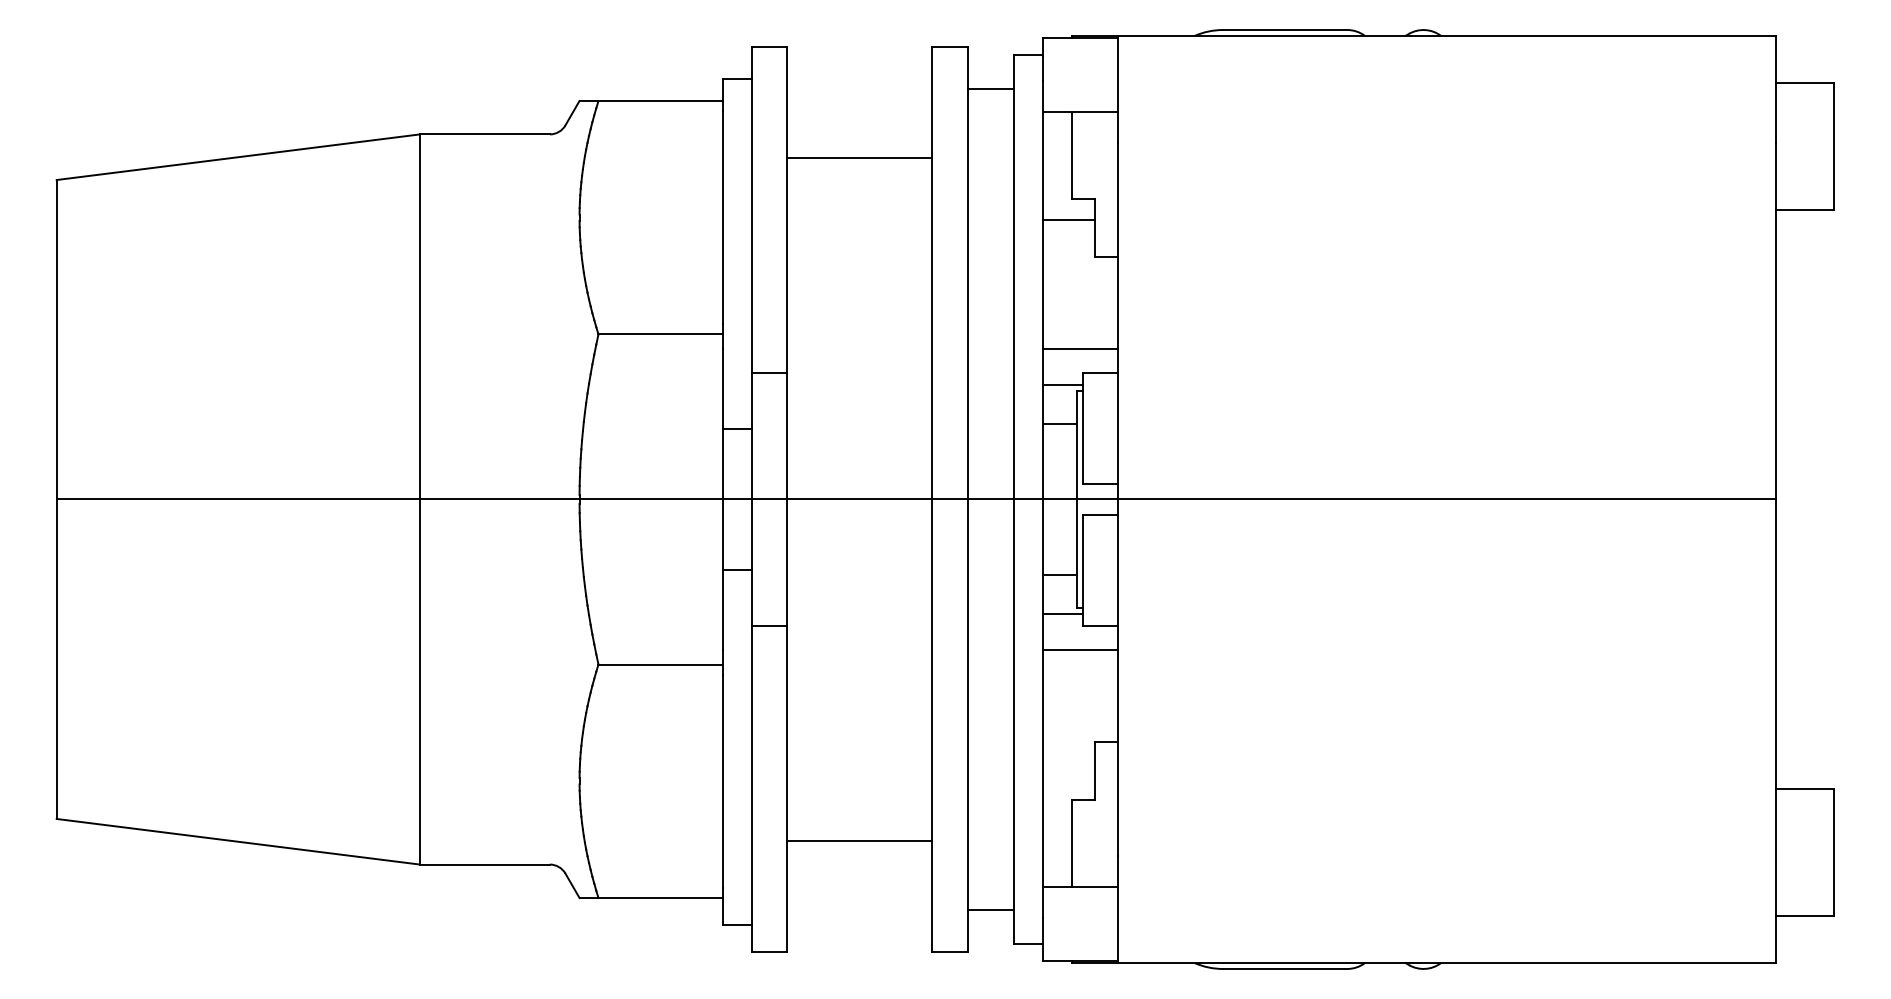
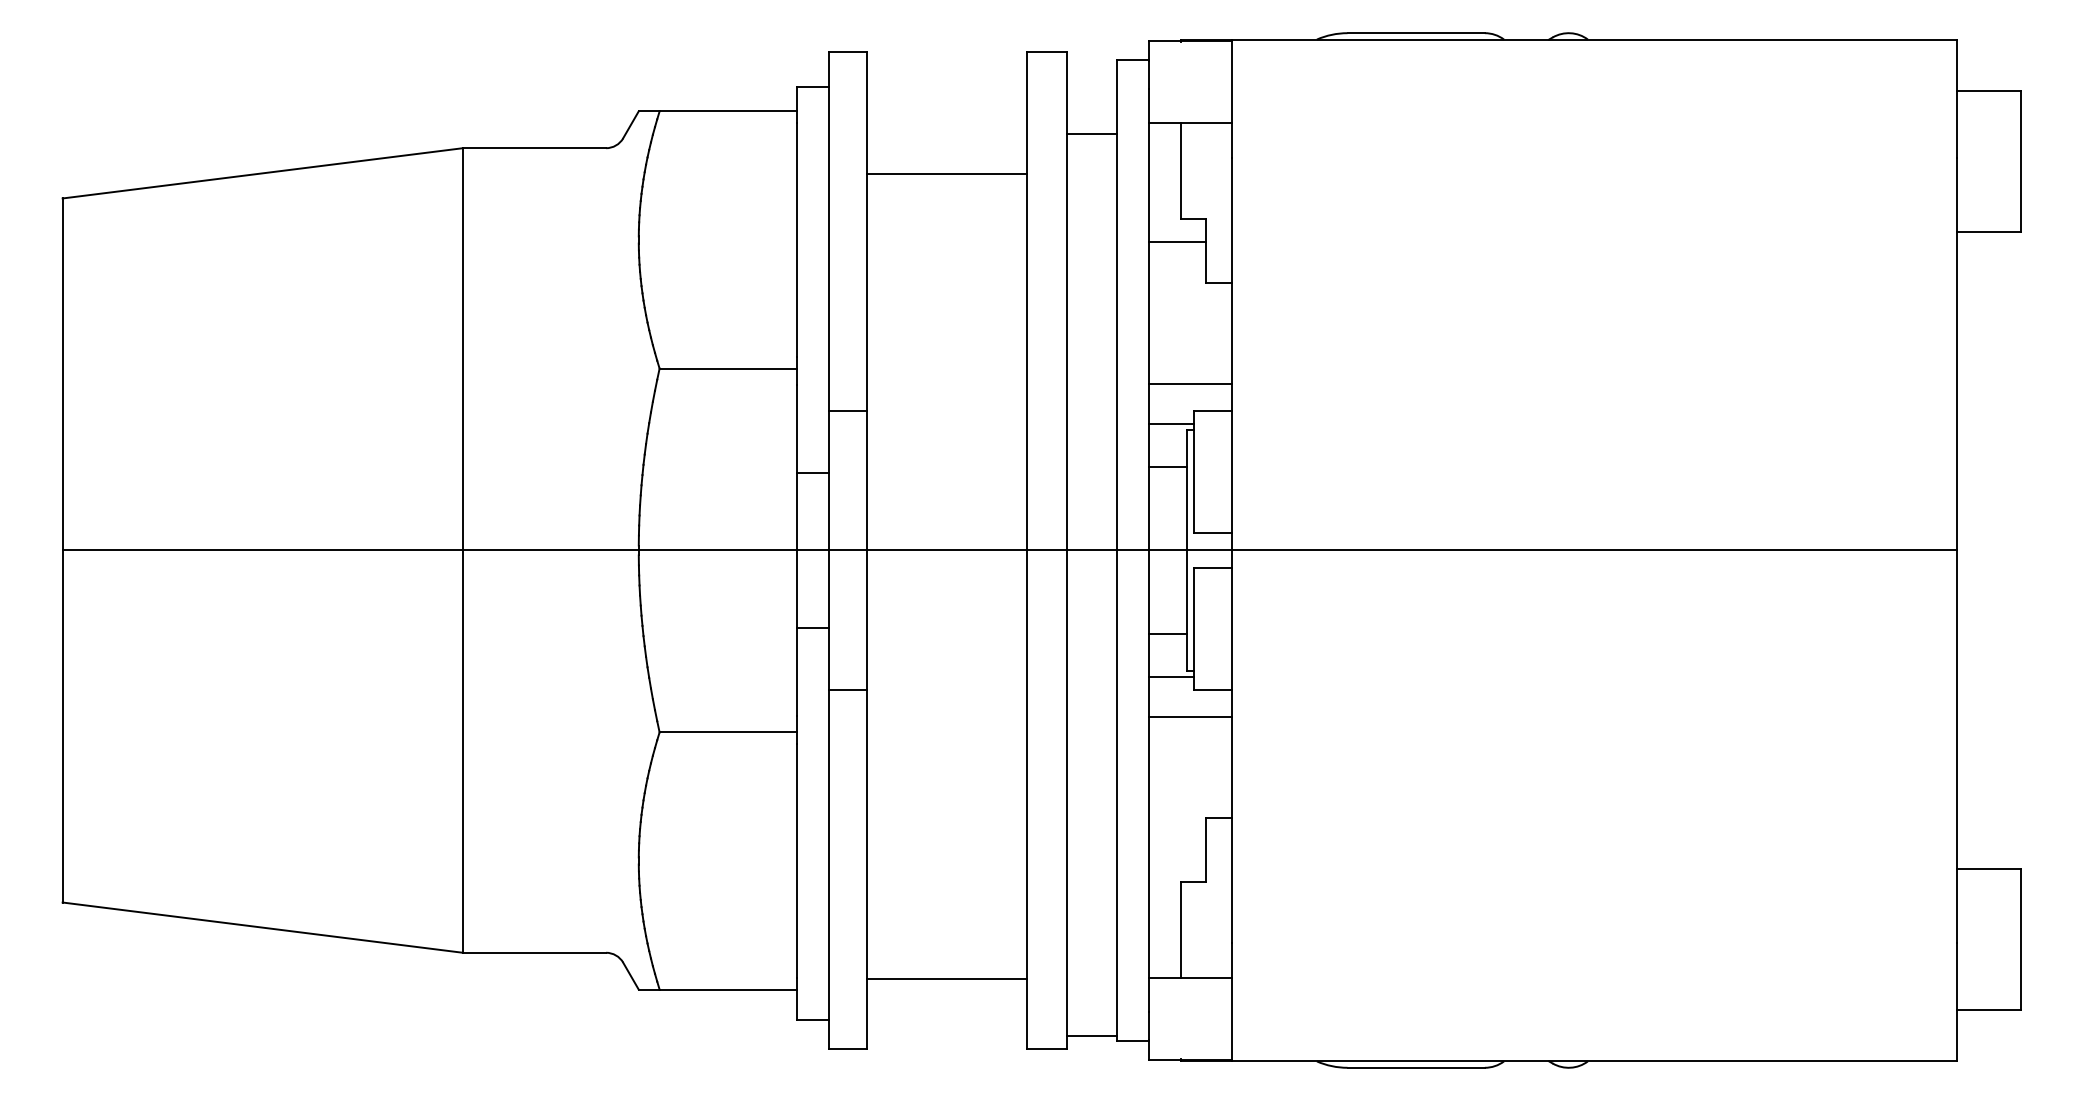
line: (990, 88) -> (1091, 133), moved
line: (858, 841) -> (946, 979), moved
line: (990, 910) -> (1091, 1036), moved

